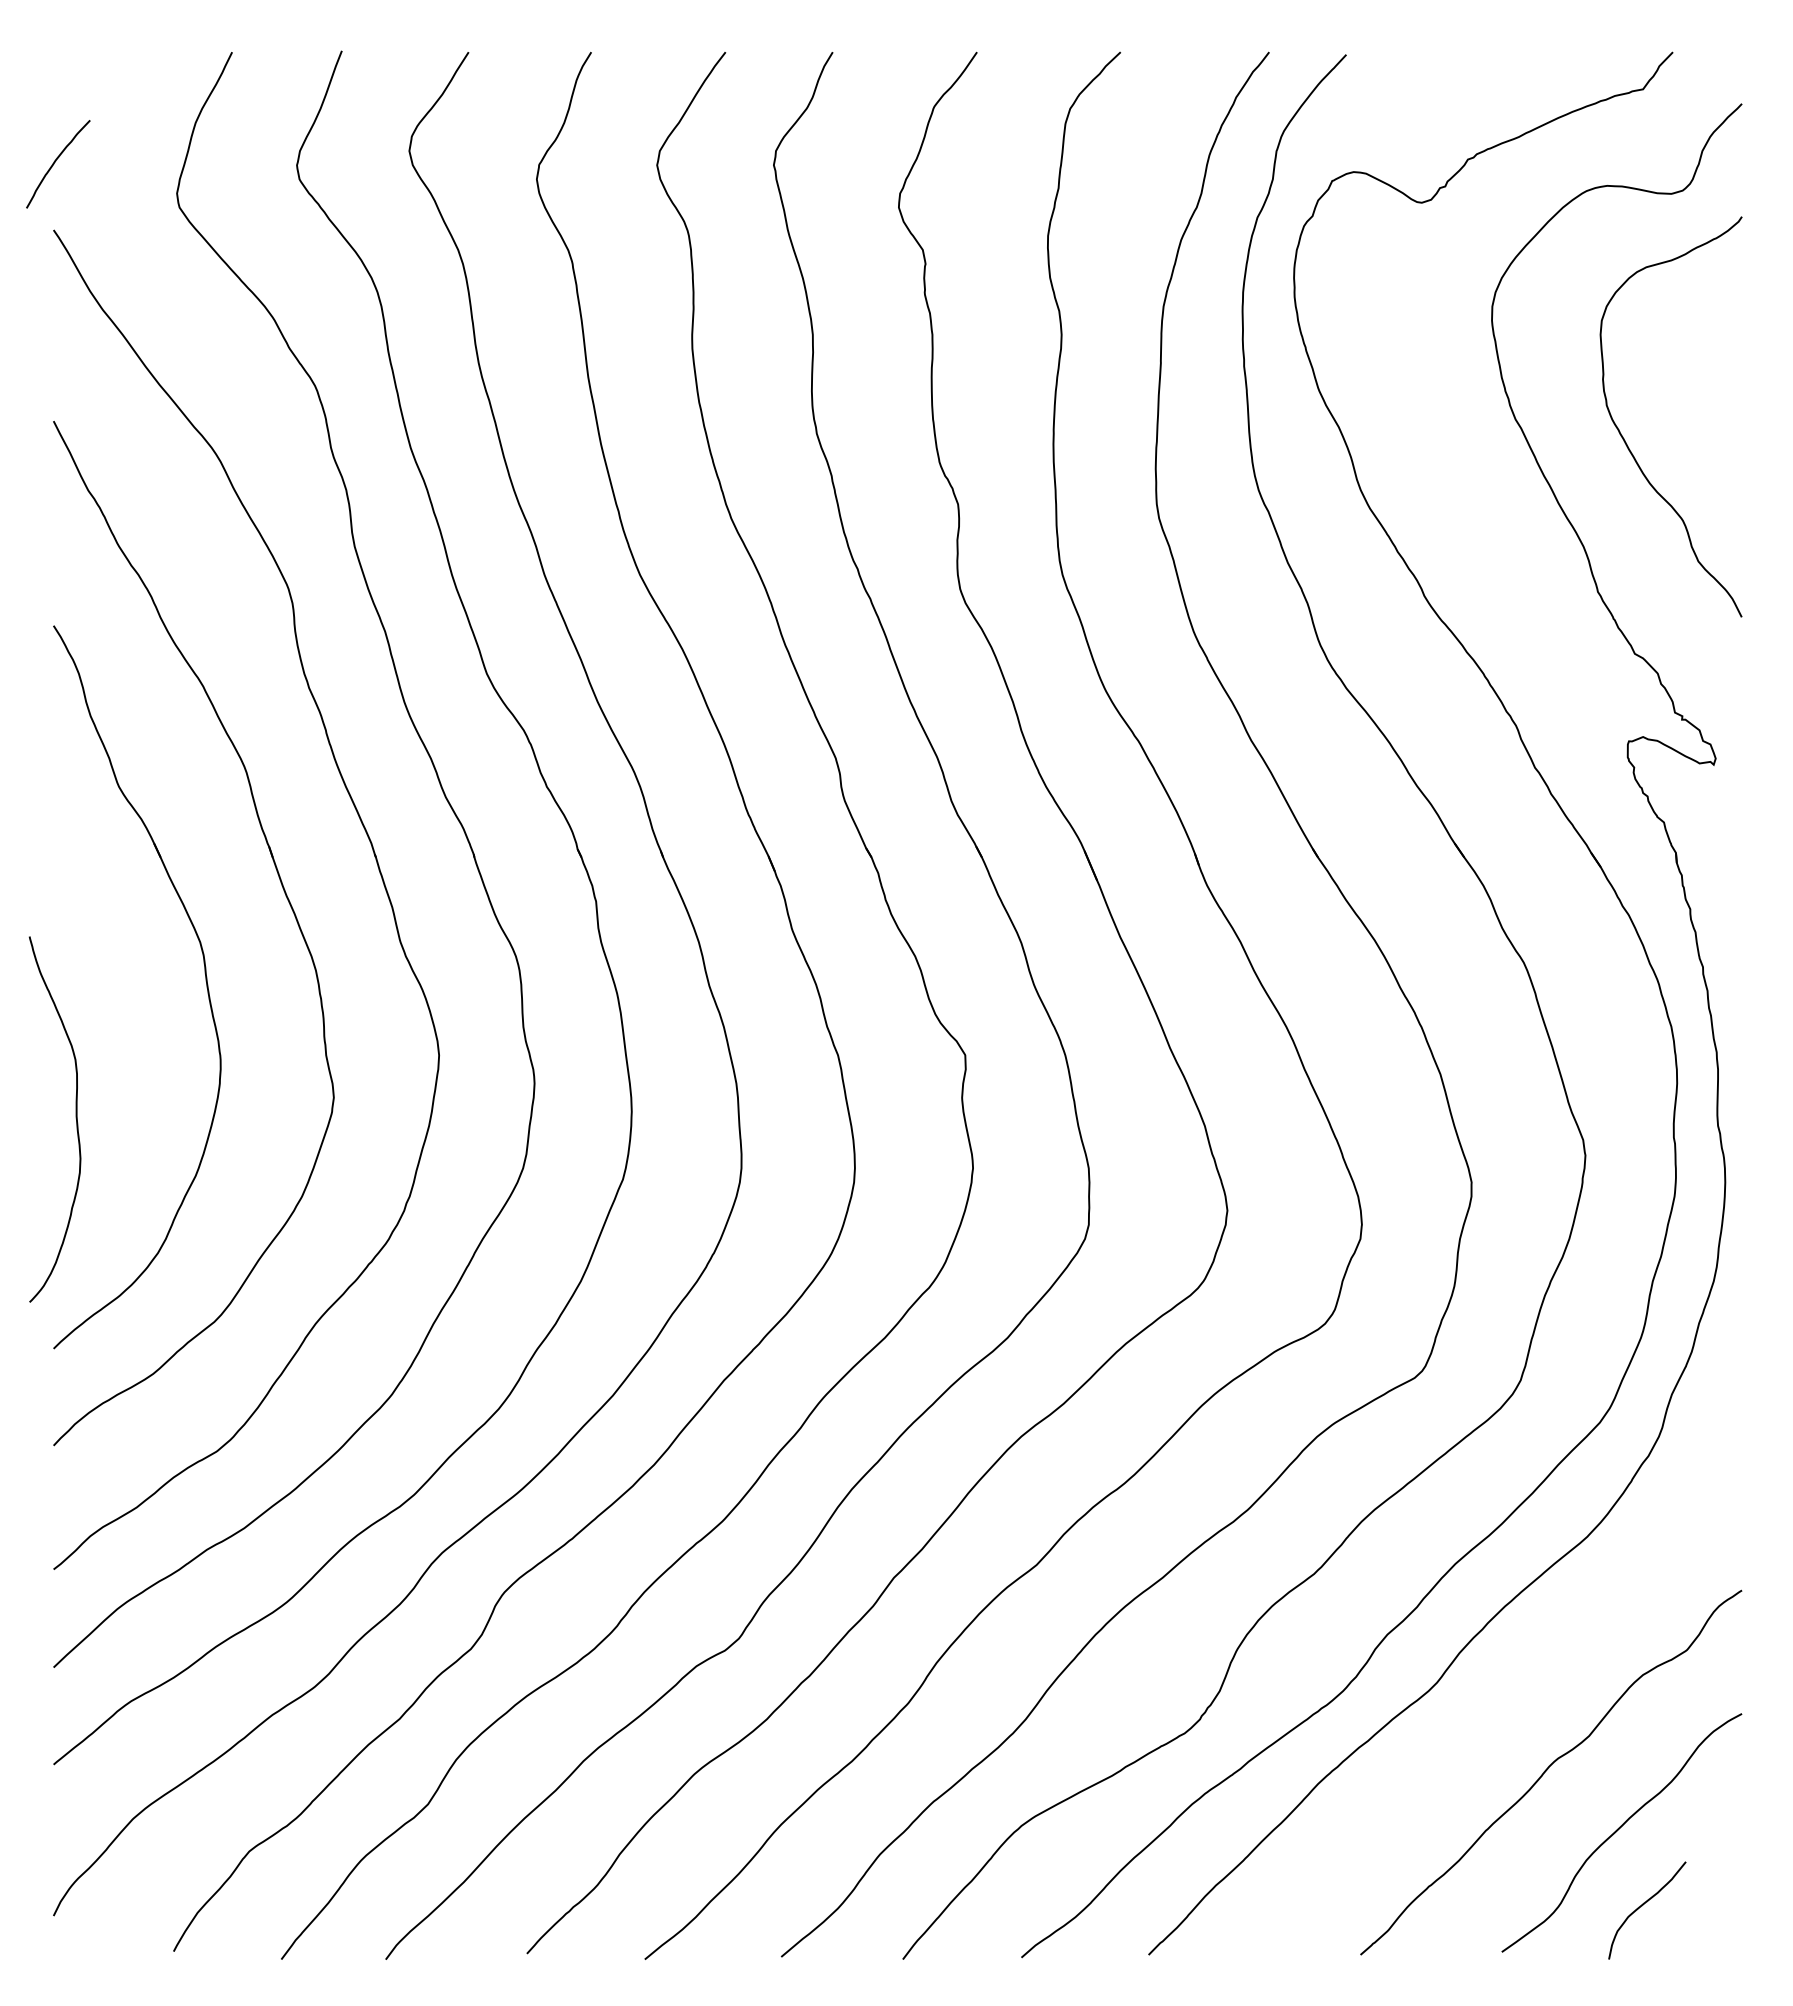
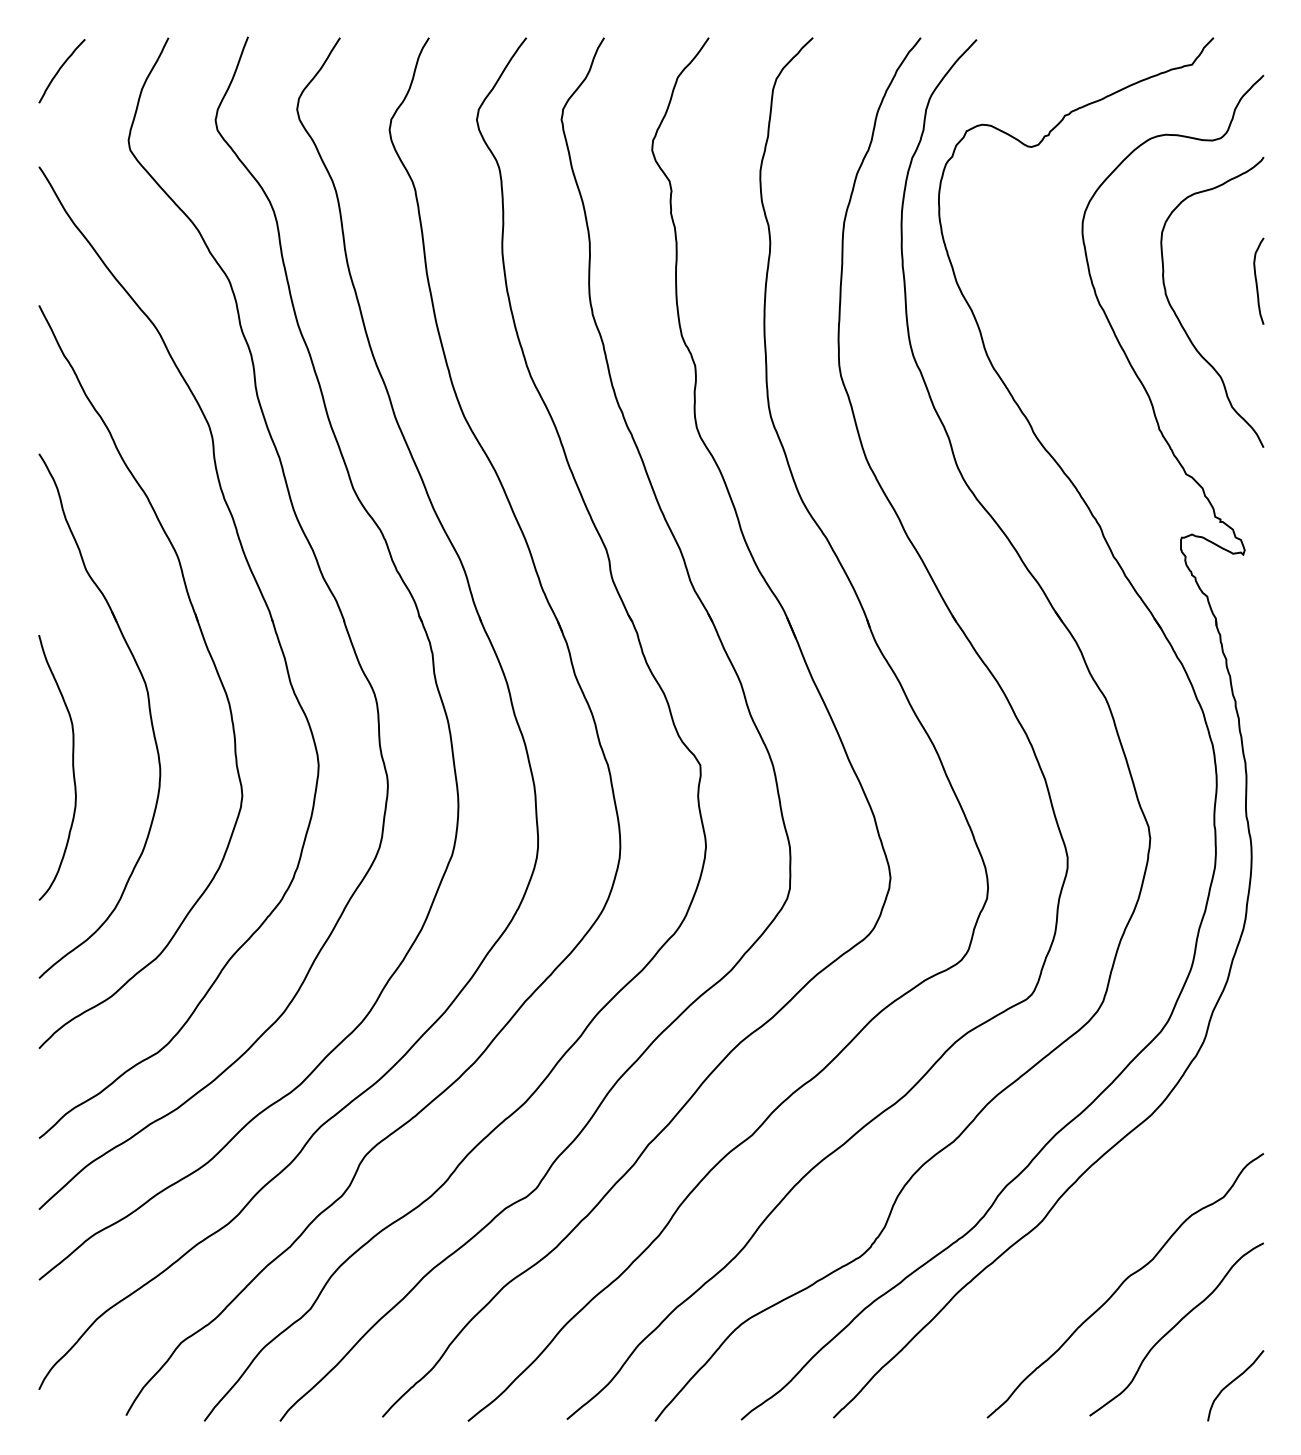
curve: (56, 161) -> (60, 69), moved
curve: (1732, 387) -> (1256, 281), added
curve: (75, 1118) -> (72, 767), moved
curve: (1643, 1905) -> (1232, 1382), moved

